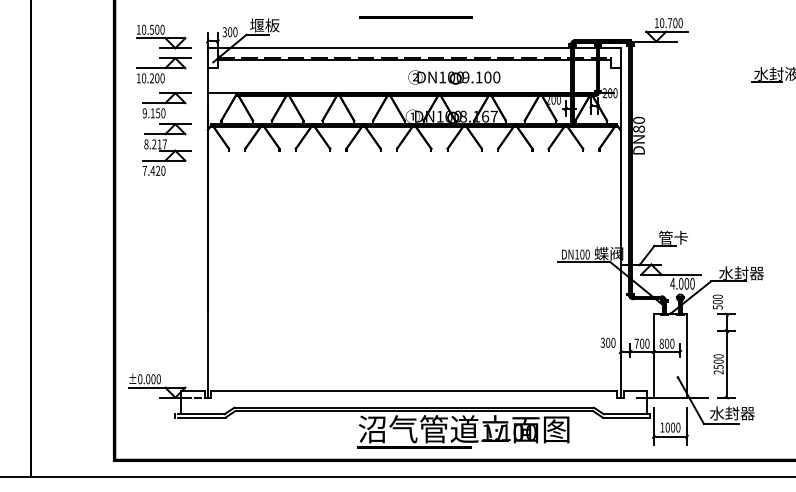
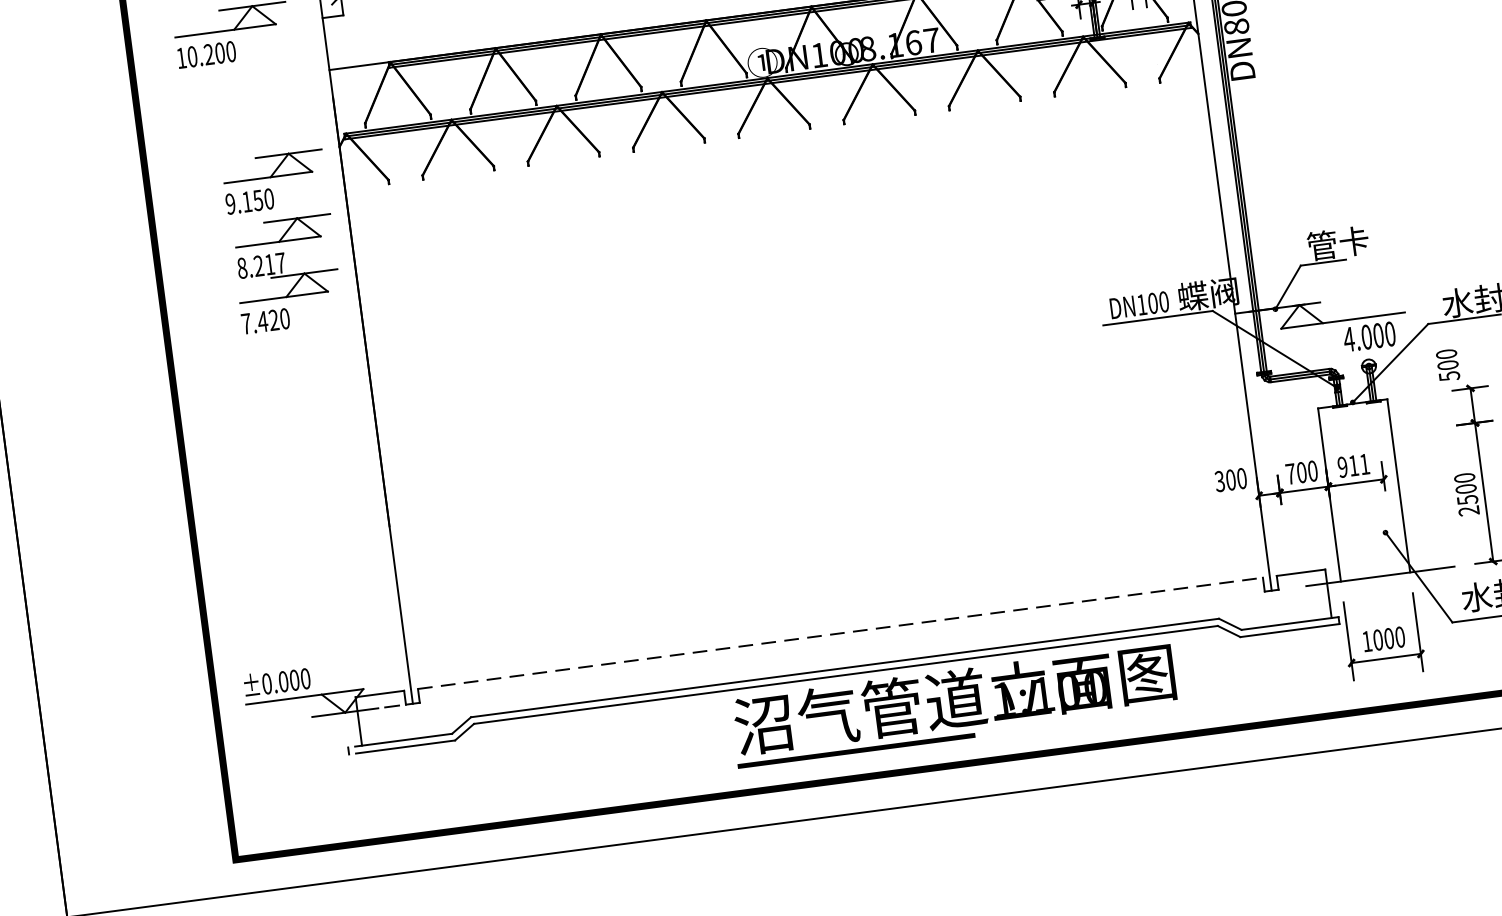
part: (166, 133) -> (281, 240), moved
text: (666, 343) -> (1352, 465), 800 -> 911
line: (414, 391) -> (841, 634), solid -> dashed

